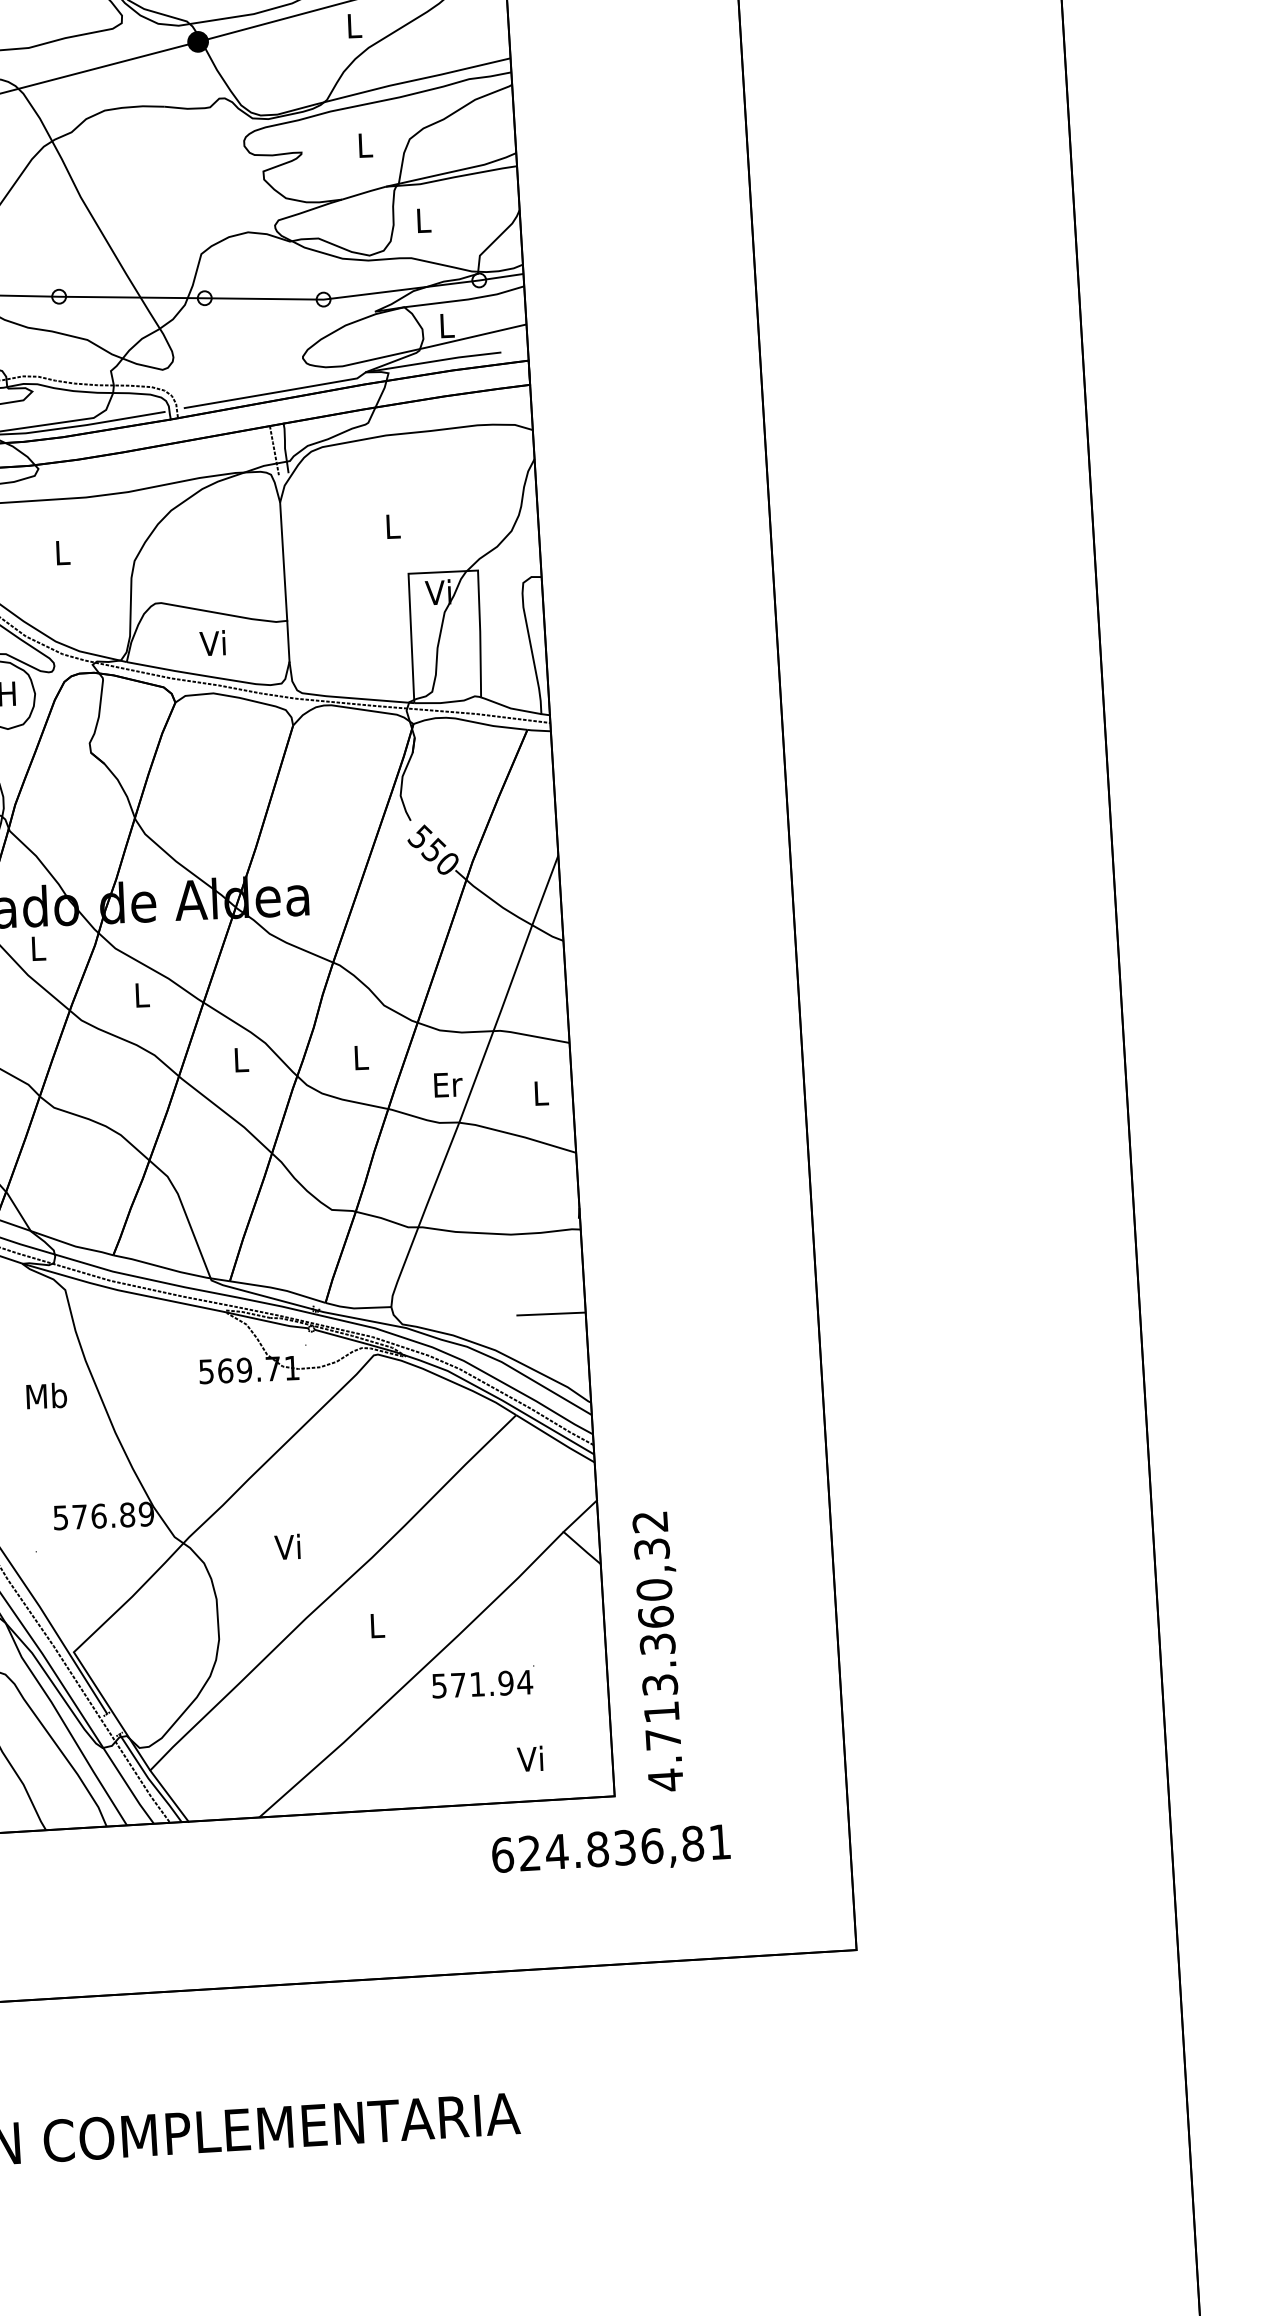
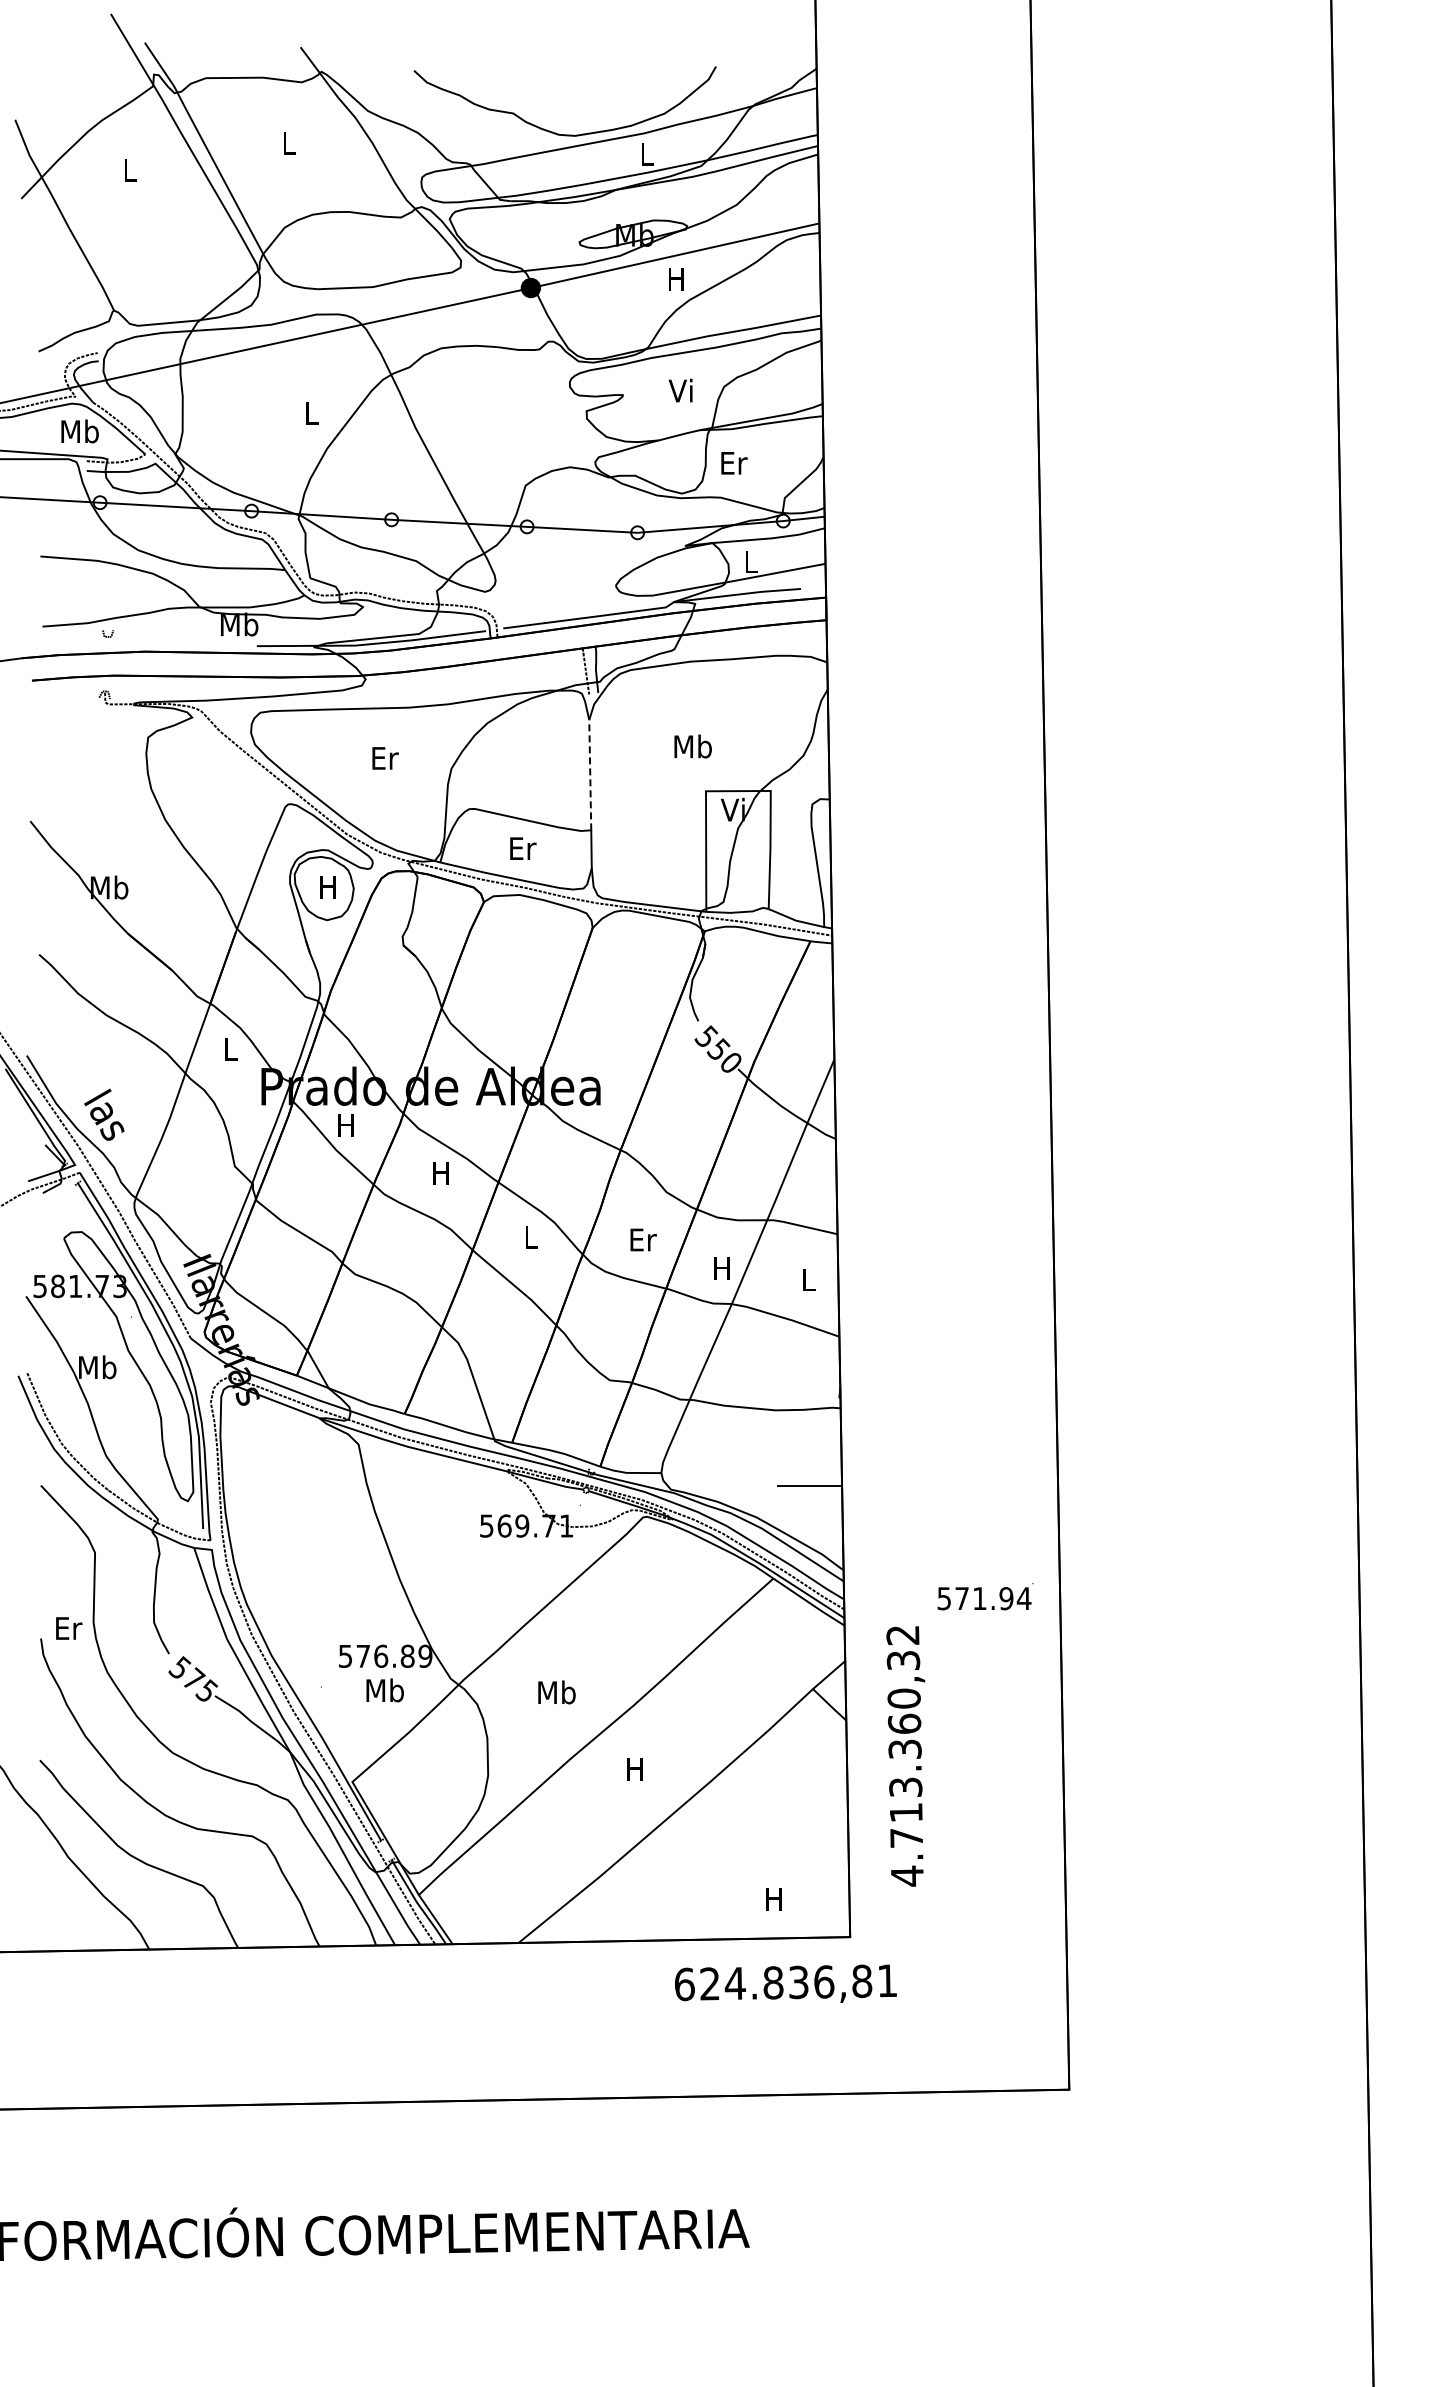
text: (353, 26) -> (676, 279), L -> H
text: (363, 145) -> (680, 390), L -> Vi
text: (424, 220) -> (734, 463), L -> Er
text: (392, 526) -> (692, 746), L -> Mb
text: (63, 553) -> (385, 758), L -> Er
line: (283, 560) -> (590, 774), solid -> dashed
text: (214, 642) -> (522, 847), Vi -> Er
text: (36, 948) -> (345, 1125), L -> H
text: (140, 995) -> (440, 1173), L -> H
text: (361, 1057) -> (643, 1239), L -> Er
text: (448, 1084) -> (723, 1268), Er -> H
text: (46, 1396) -> (384, 1690), moved
text: (288, 1547) -> (556, 1692), Vi -> Mb
text: (375, 1626) -> (634, 1769), L -> H
text: (658, 1651) -> (905, 1756), moved
text: (483, 1681) -> (985, 1596), moved
text: (529, 1758) -> (772, 1898), Vi -> H
text: (610, 1849) -> (785, 1983), moved

